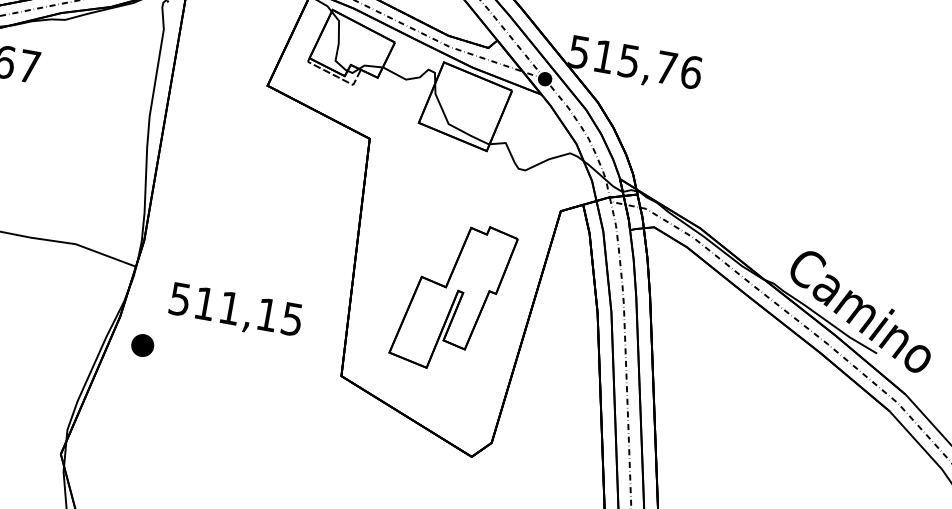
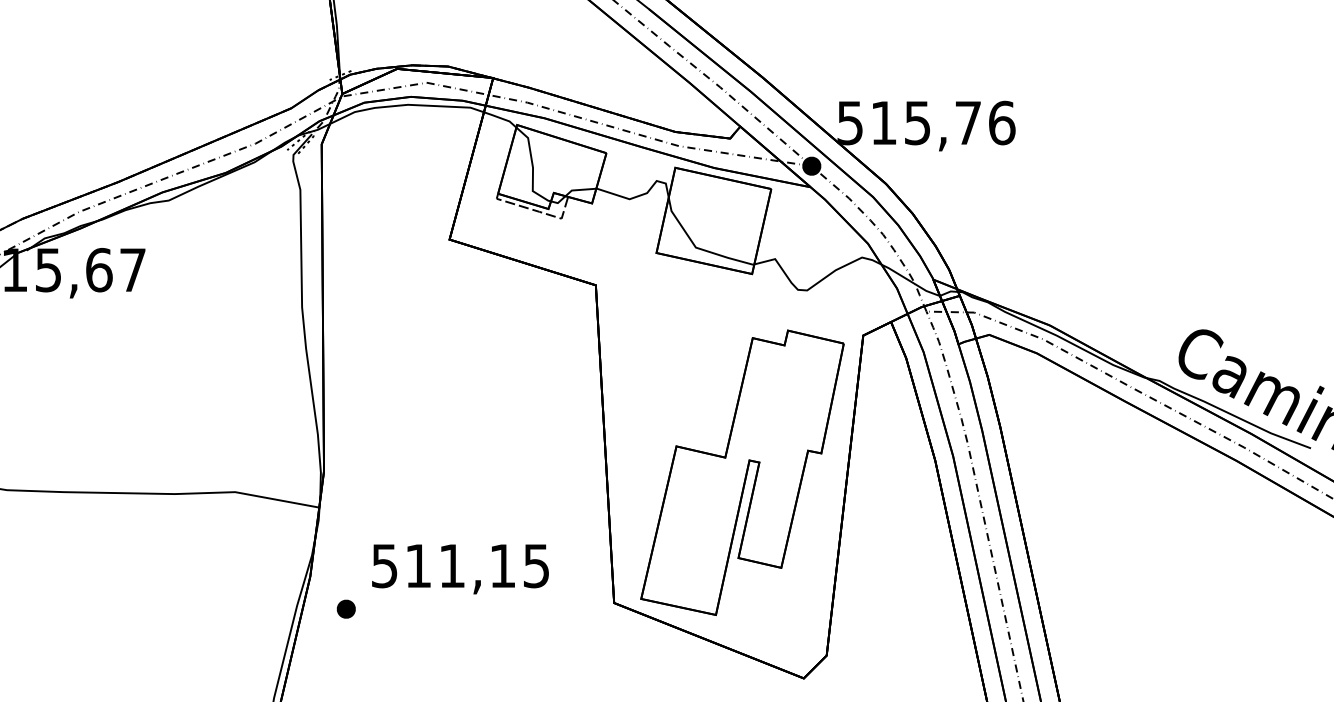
part: (453, 296) -> (742, 472), size x1.43
text: (235, 311) -> (460, 569), moved
part: (142, 344) -> (345, 608), size x0.62

